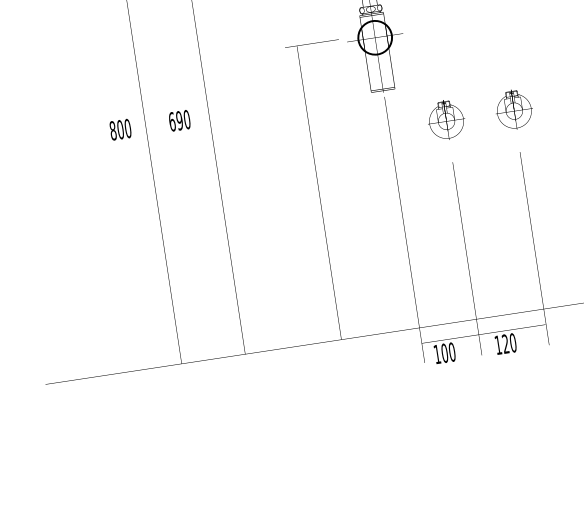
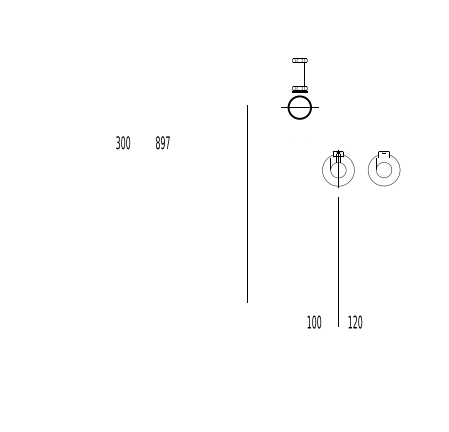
part: (513, 109) -> (383, 168), size x1.4
part: (446, 119) -> (338, 168), size x1.4
text: (178, 120) -> (162, 142), 690 -> 897
text: (113, 130) -> (118, 142), 800 -> 300

